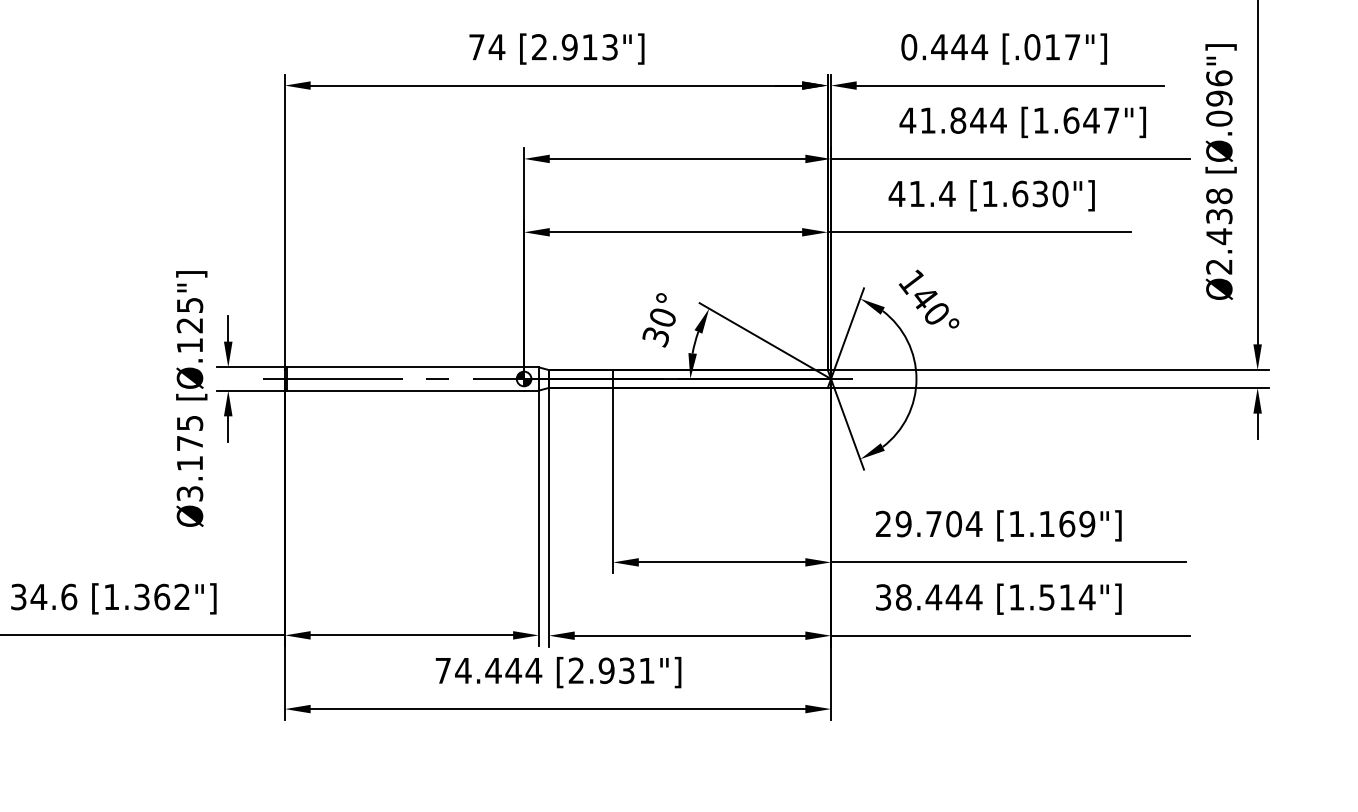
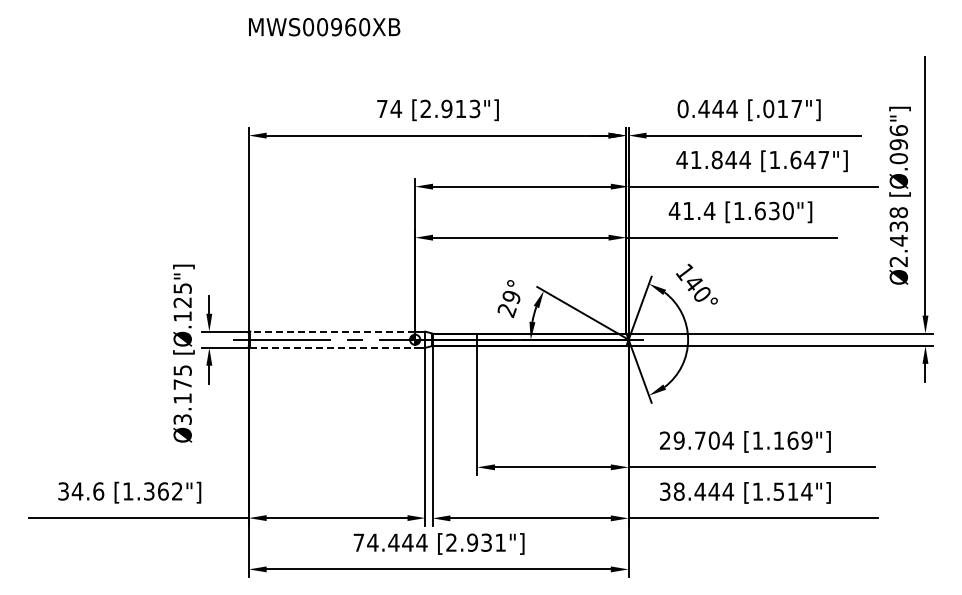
text: (658, 328) -> (508, 304), 30° -> 29°
line: (405, 367) -> (332, 331), solid -> dashed
line: (406, 390) -> (333, 347), solid -> dashed

